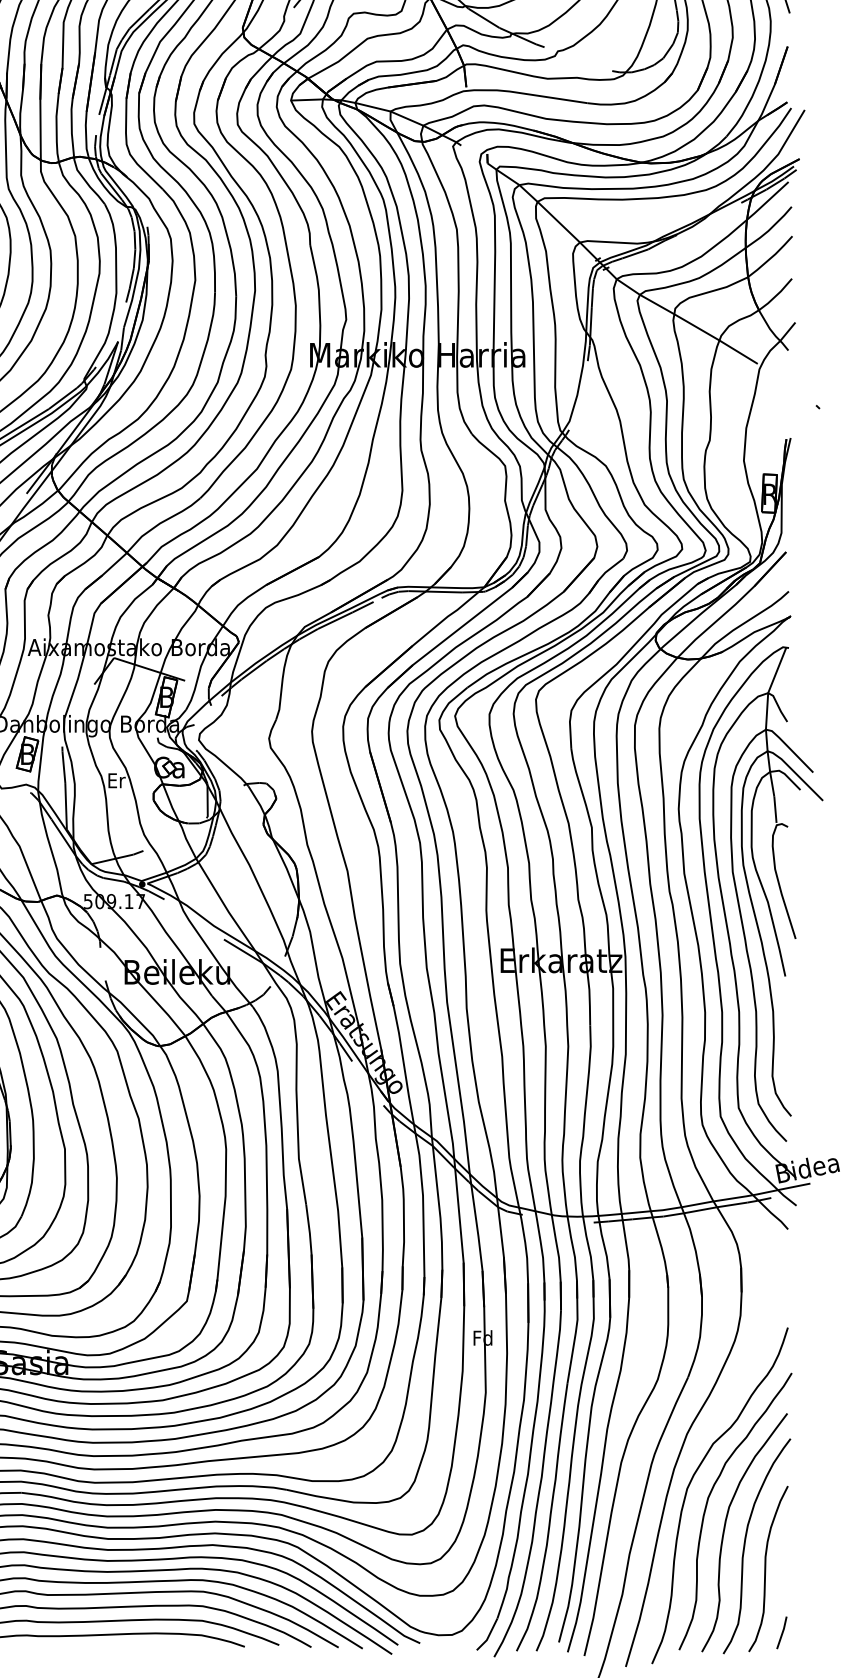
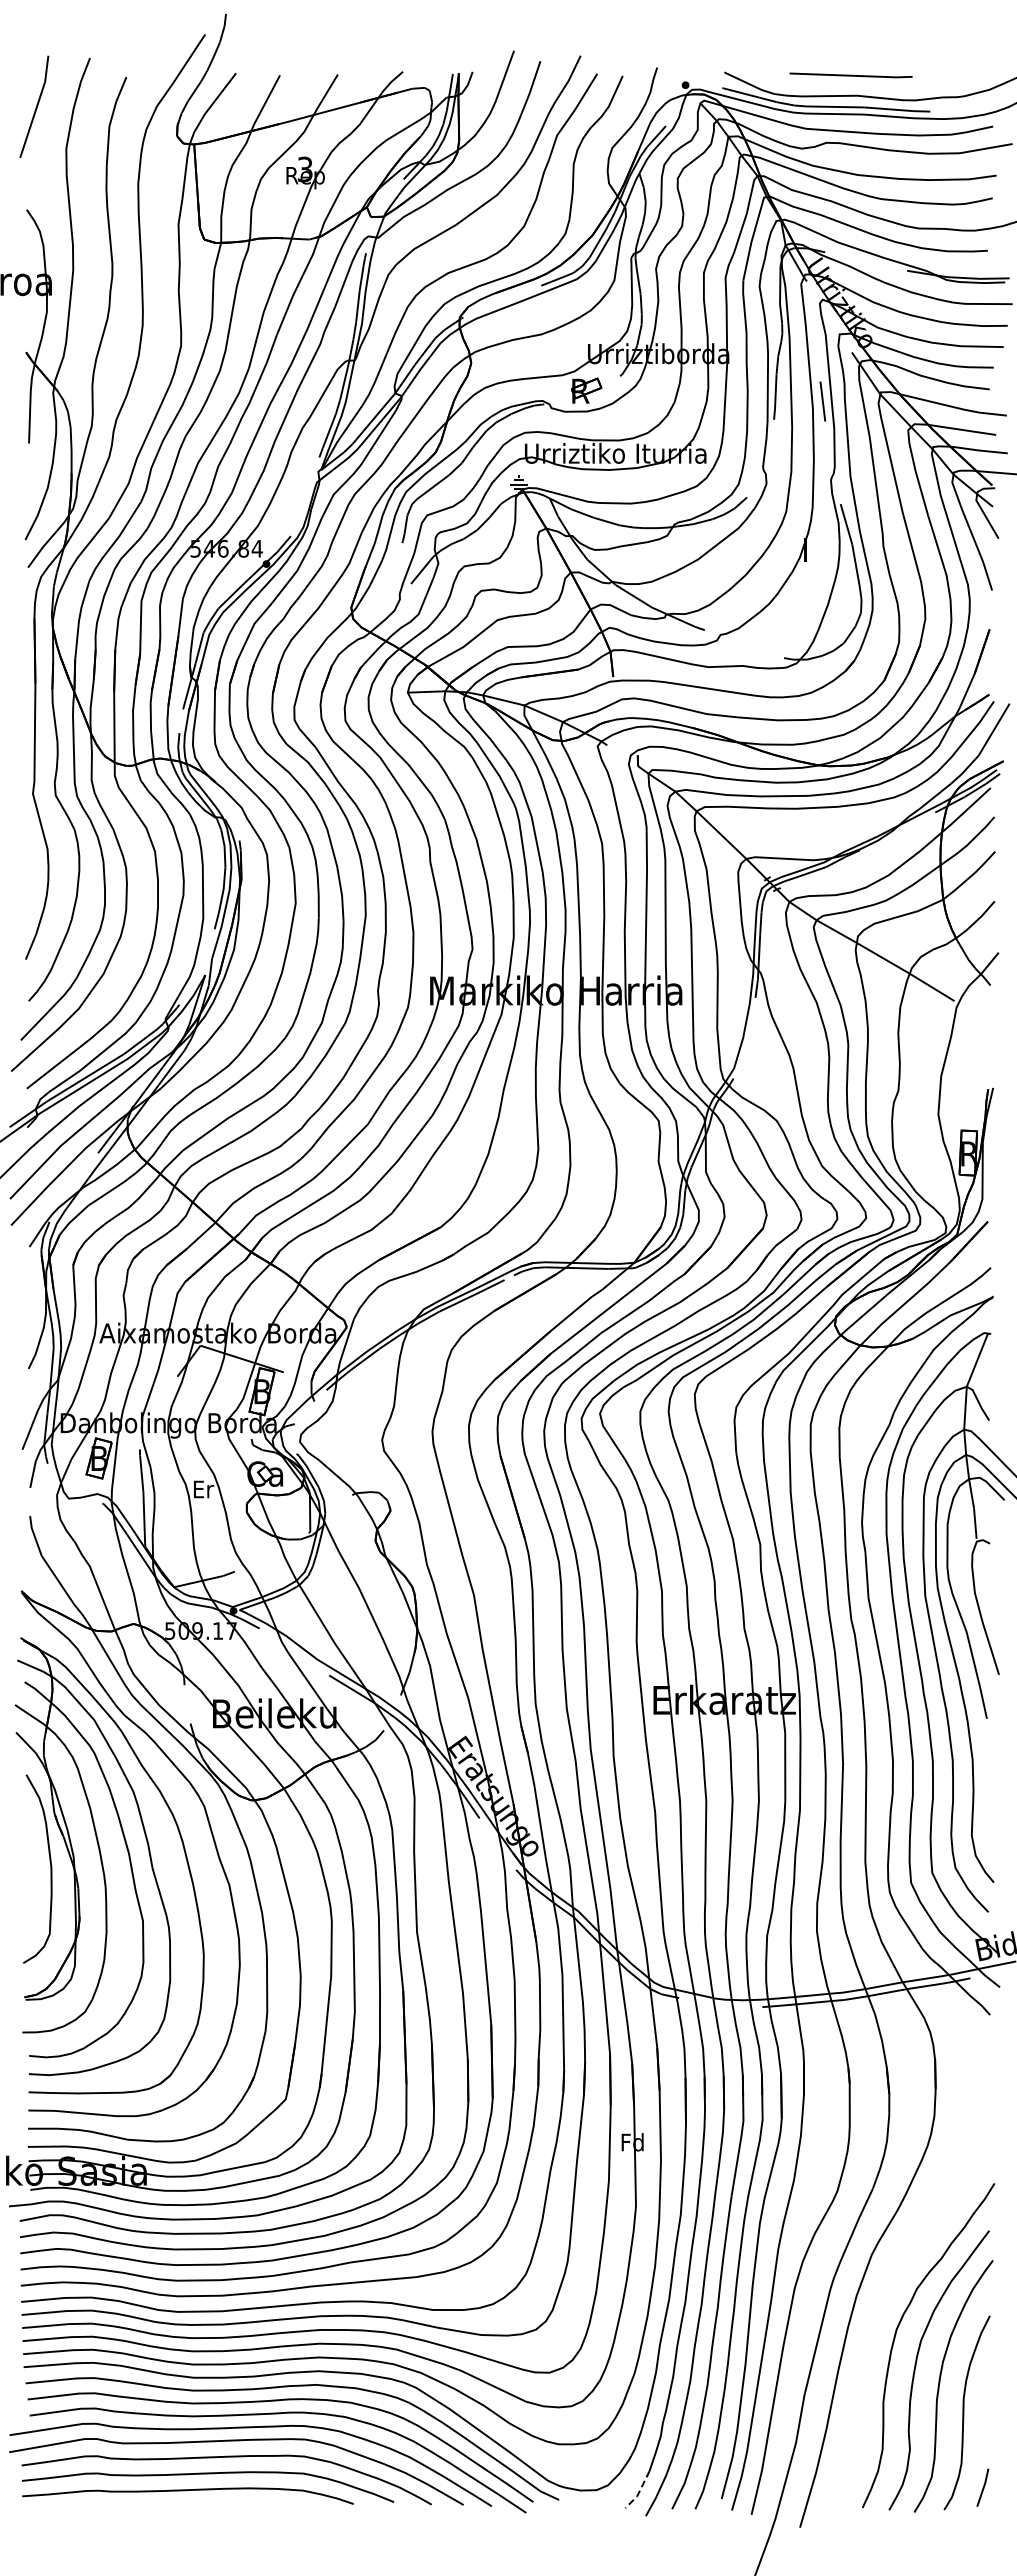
curve: (691, 1481) -> (877, 2310), removed
line: (488, 1636) -> (639, 2491), solid -> dashed

